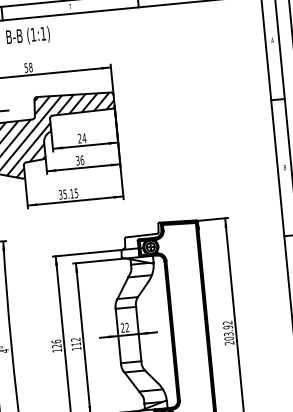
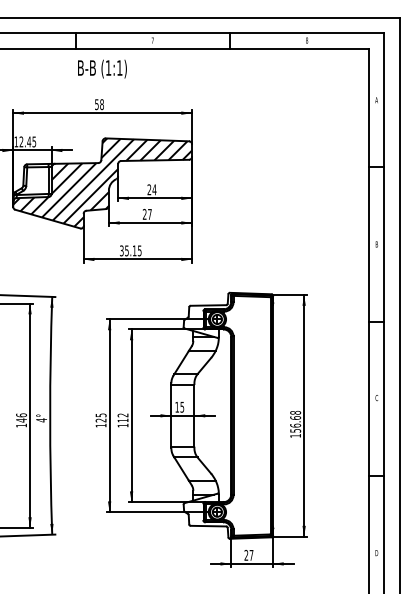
text: (79, 159) -> (146, 213), 36 -> 27
text: (124, 327) -> (179, 406), 22 -> 15
text: (228, 332) -> (295, 423), 203.92 -> 156.68
text: (55, 341) -> (100, 415), 126 -> 125

